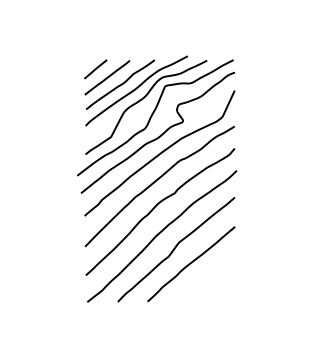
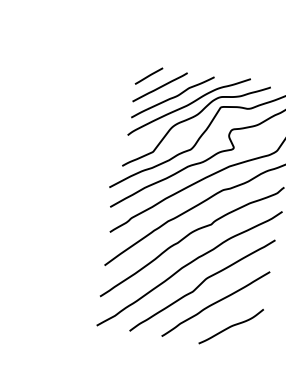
curve: (208, 281) -> (231, 325), added

